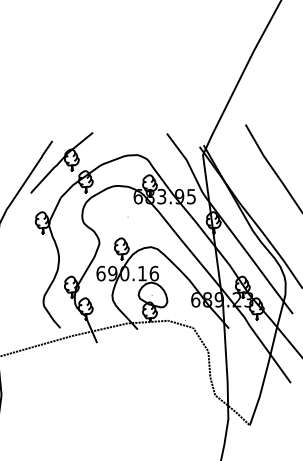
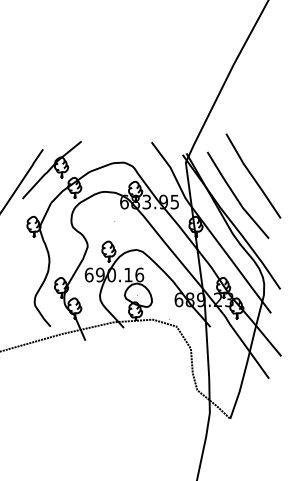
line: (255, 188) -> (235, 194), added

